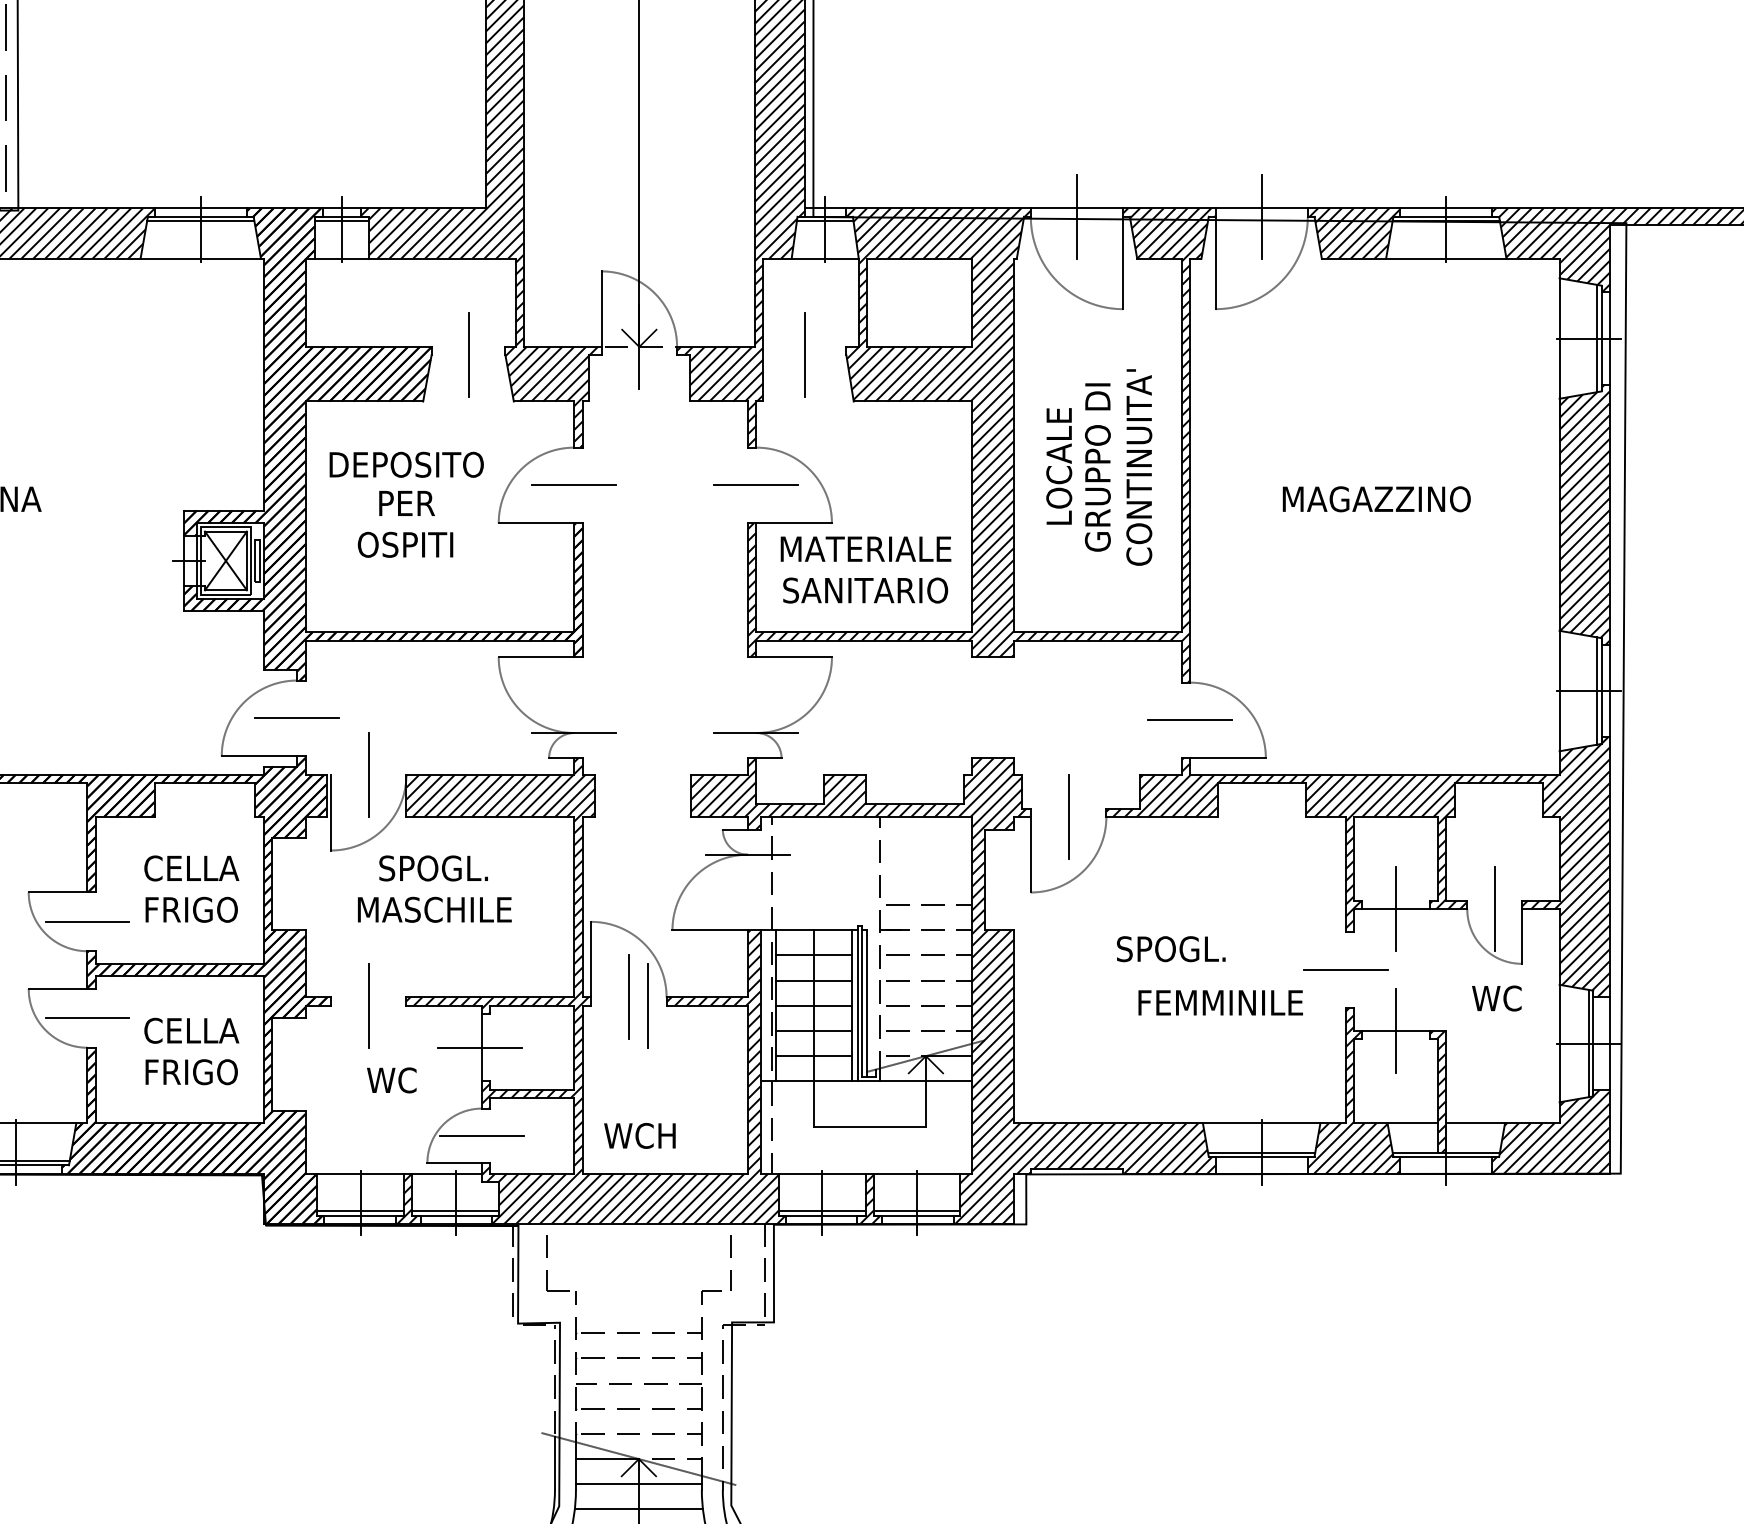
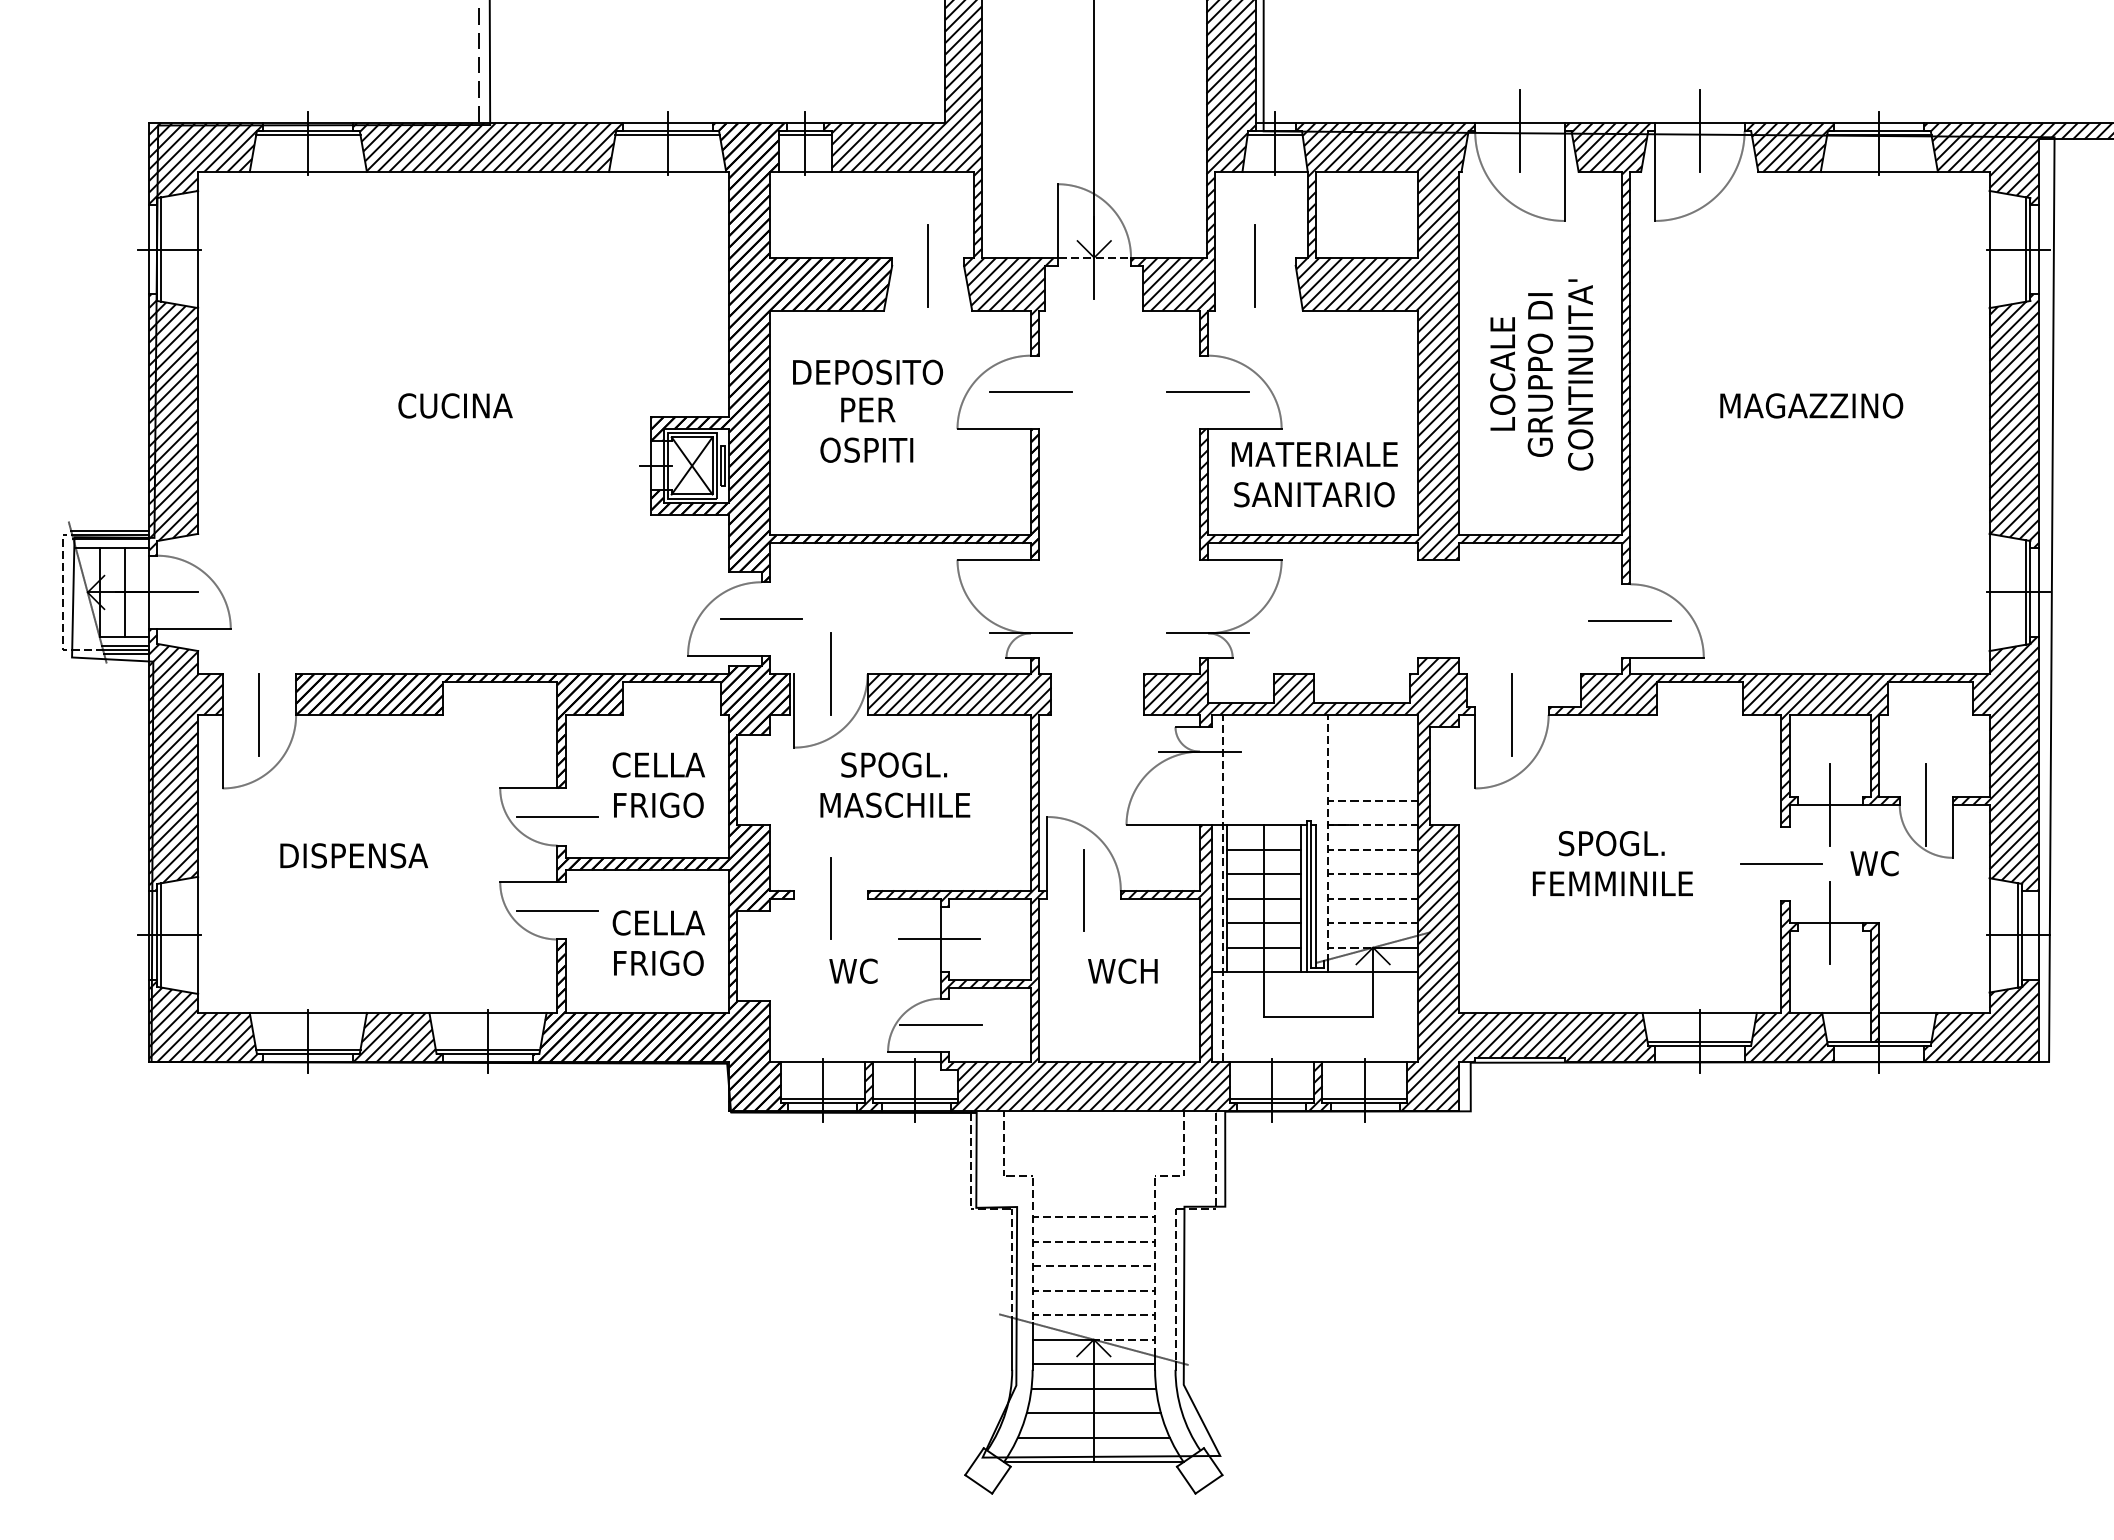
text: (1496, 998) -> (1874, 863), moved
text: (1220, 1002) -> (1612, 883), moved
line: (647, 1005) -> (1102, 898), removed
text: (639, 1135) -> (1122, 970), moved

